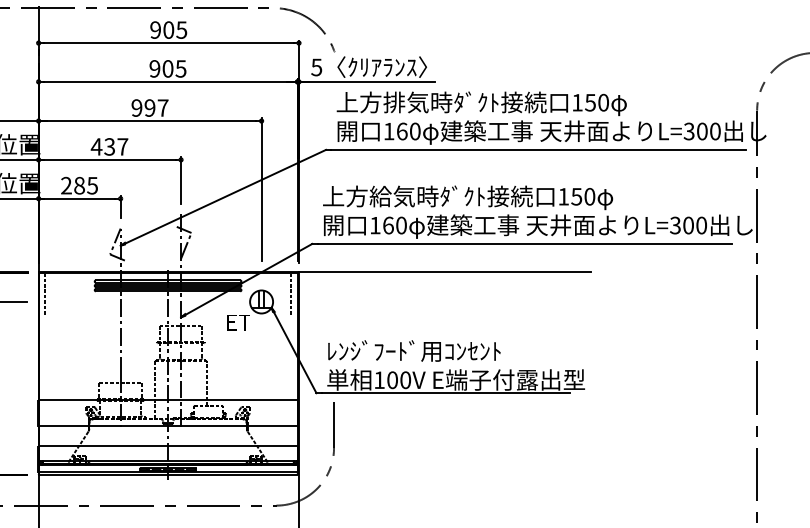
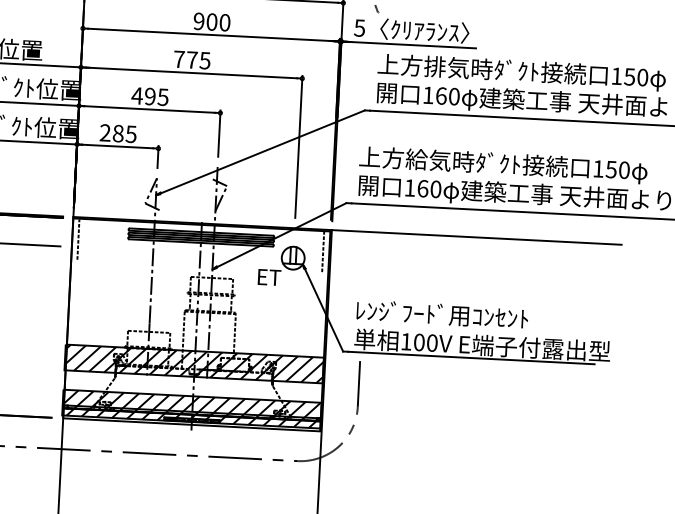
text: (180, 68) -> (224, 22), 905 -> 900
text: (149, 107) -> (191, 59), 997 -> 775
text: (116, 146) -> (156, 96), 437 -> 495
hatch: (167, 413) -> (194, 364), added
hatch: (167, 458) -> (191, 408), added

